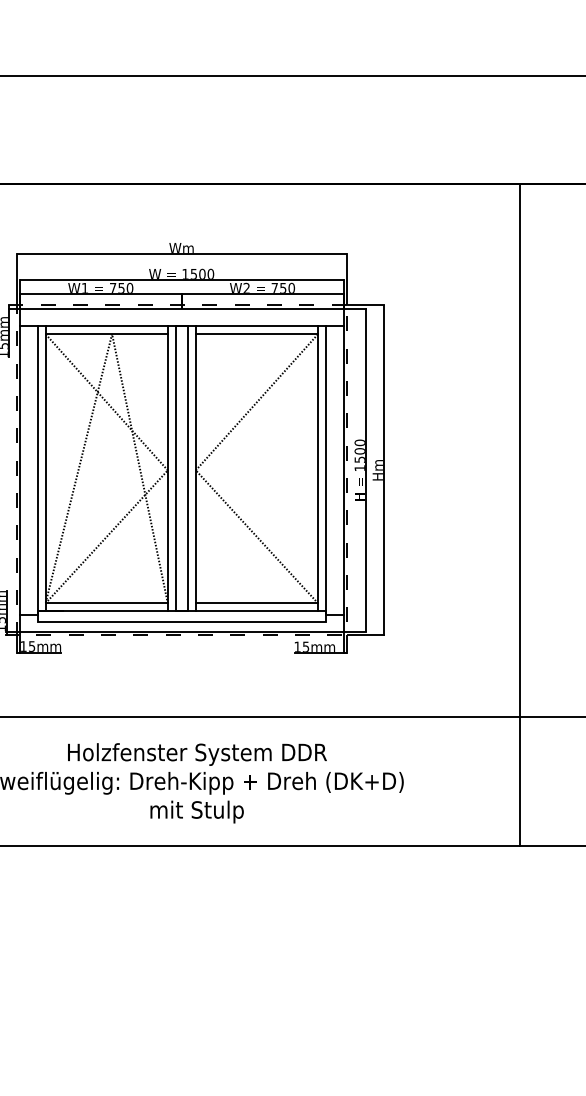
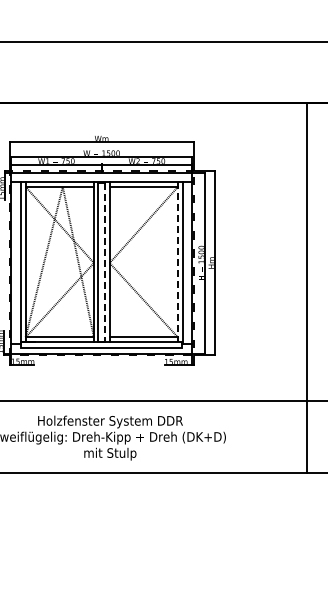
line: (188, 469) -> (105, 262), solid -> dashed
line: (318, 469) -> (178, 262), solid -> dashed
line: (520, 514) -> (307, 287), moved

